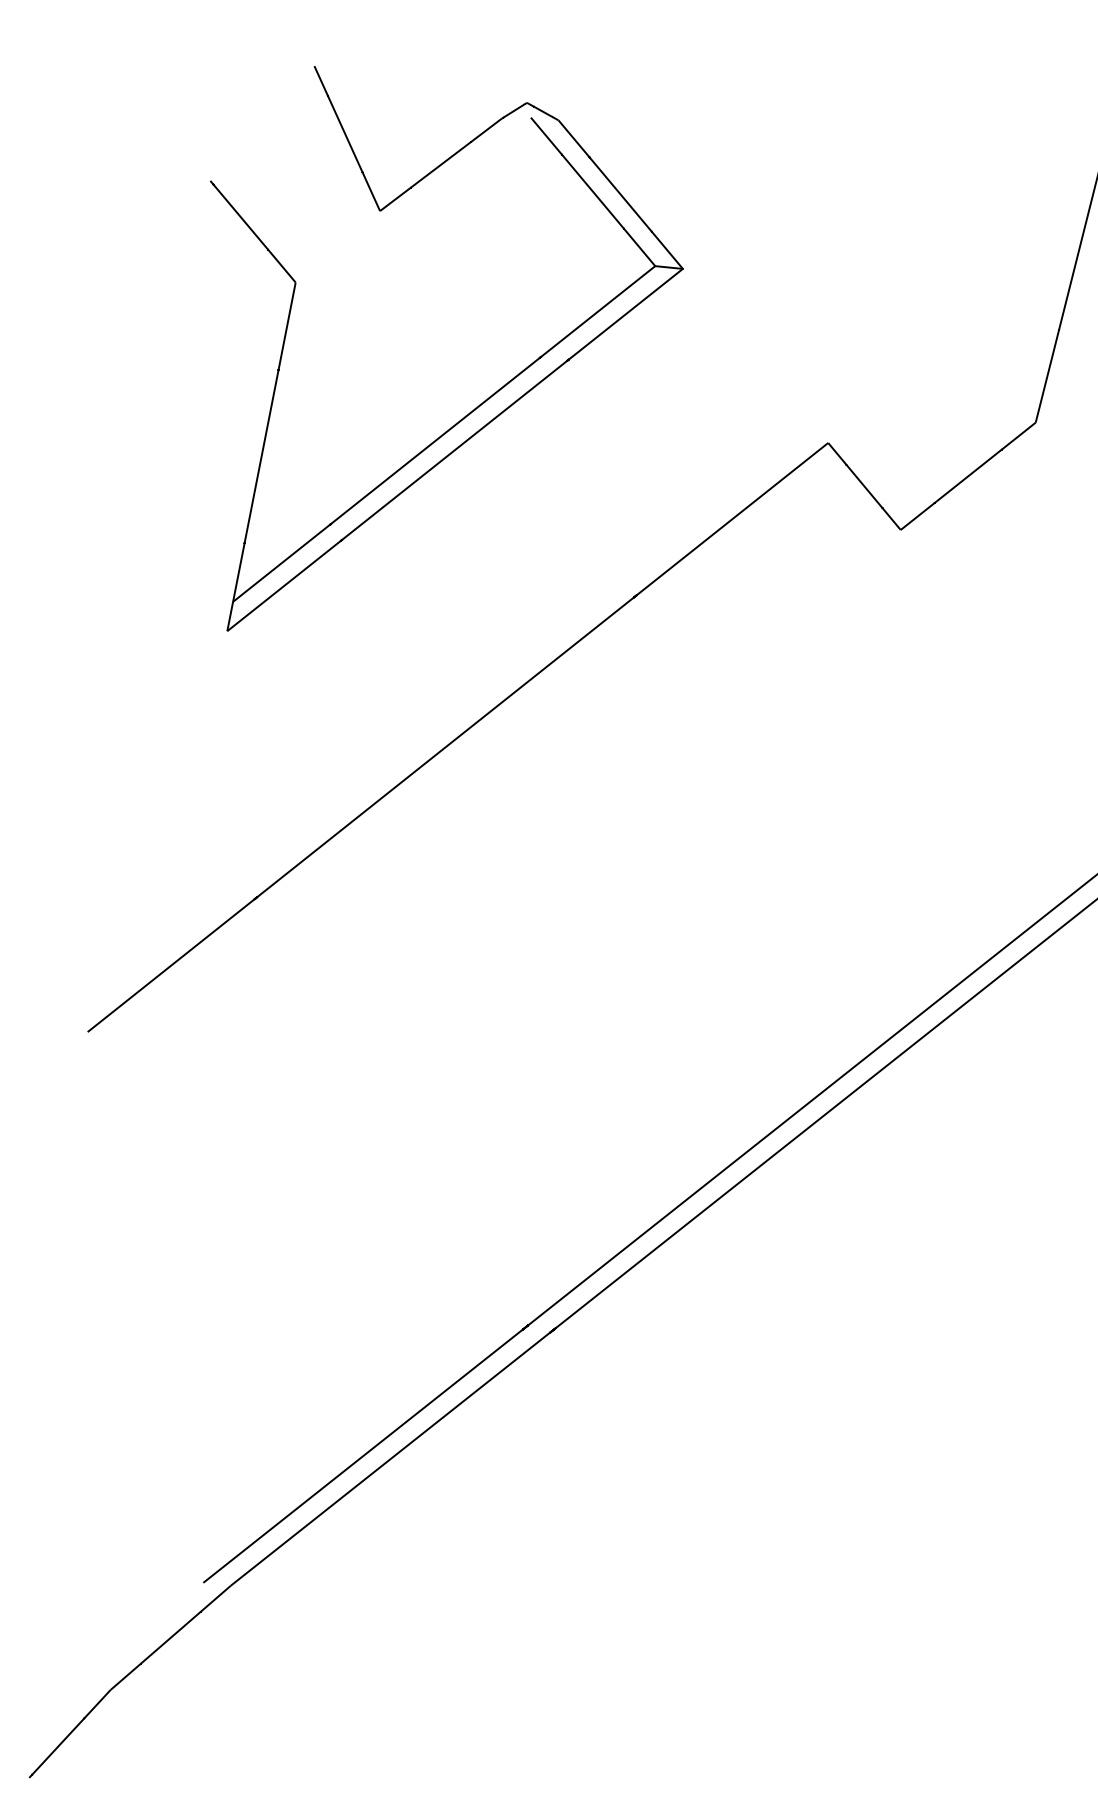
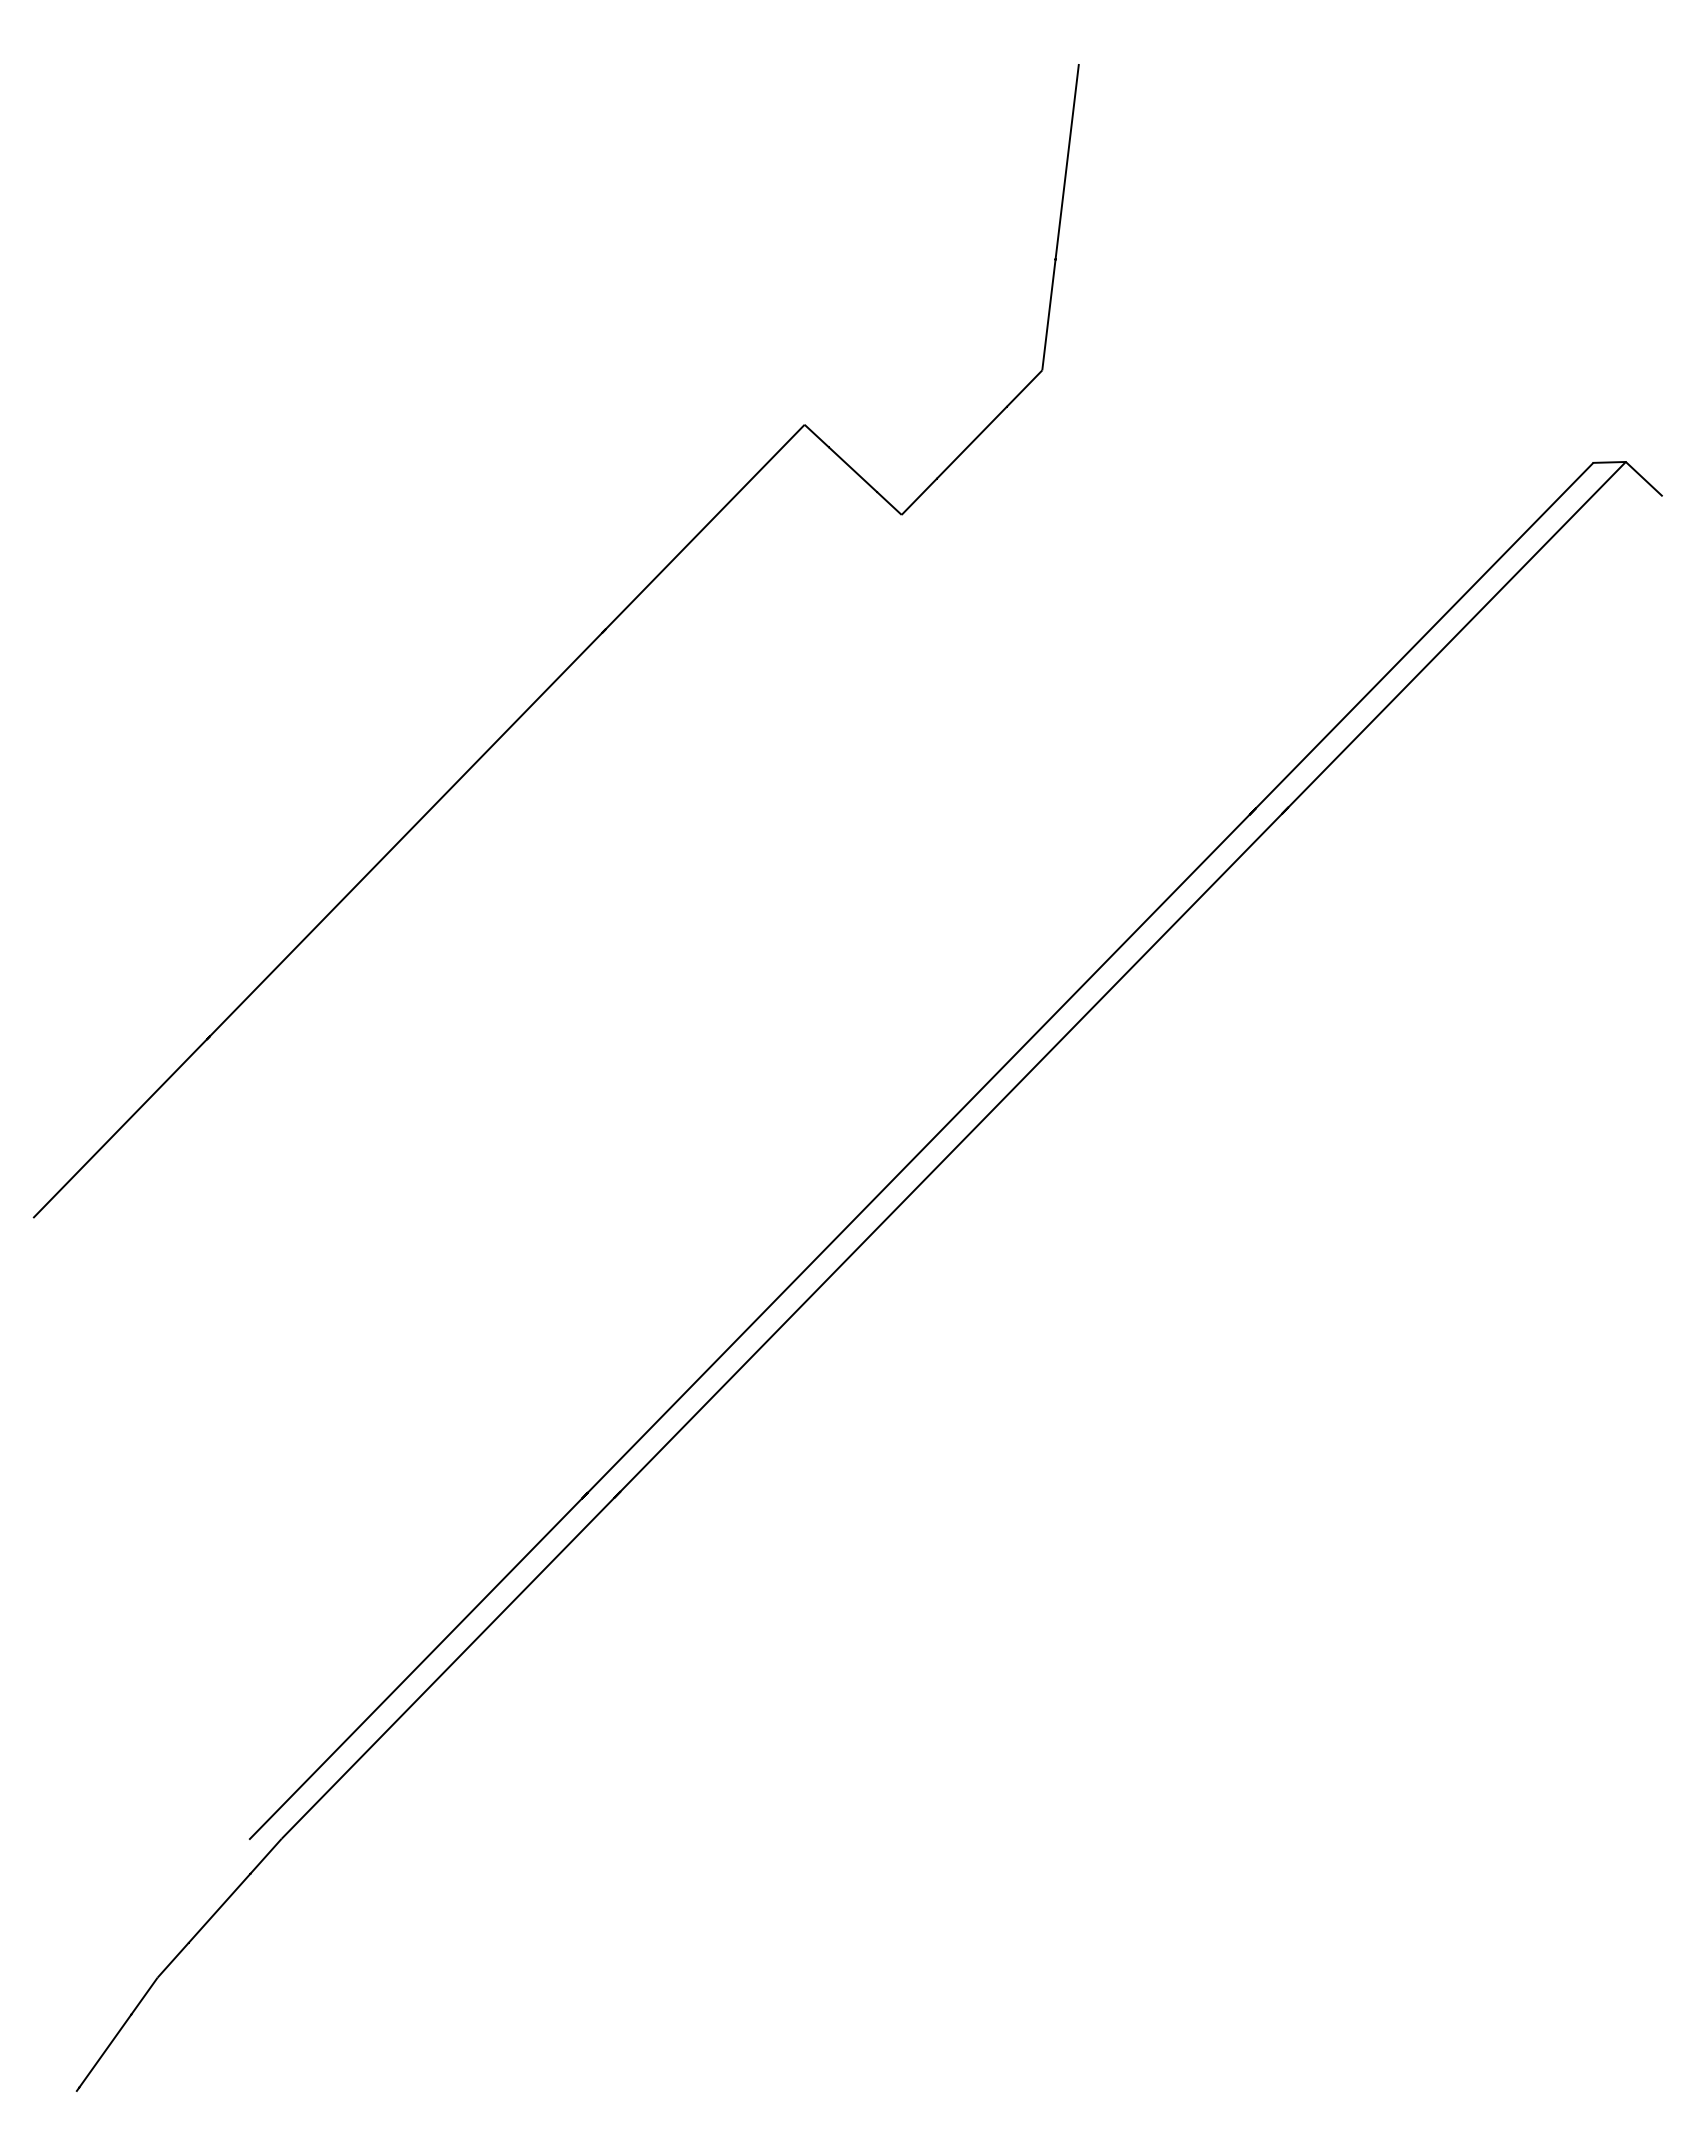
part: (465, 416) -> (379, 447), removed

